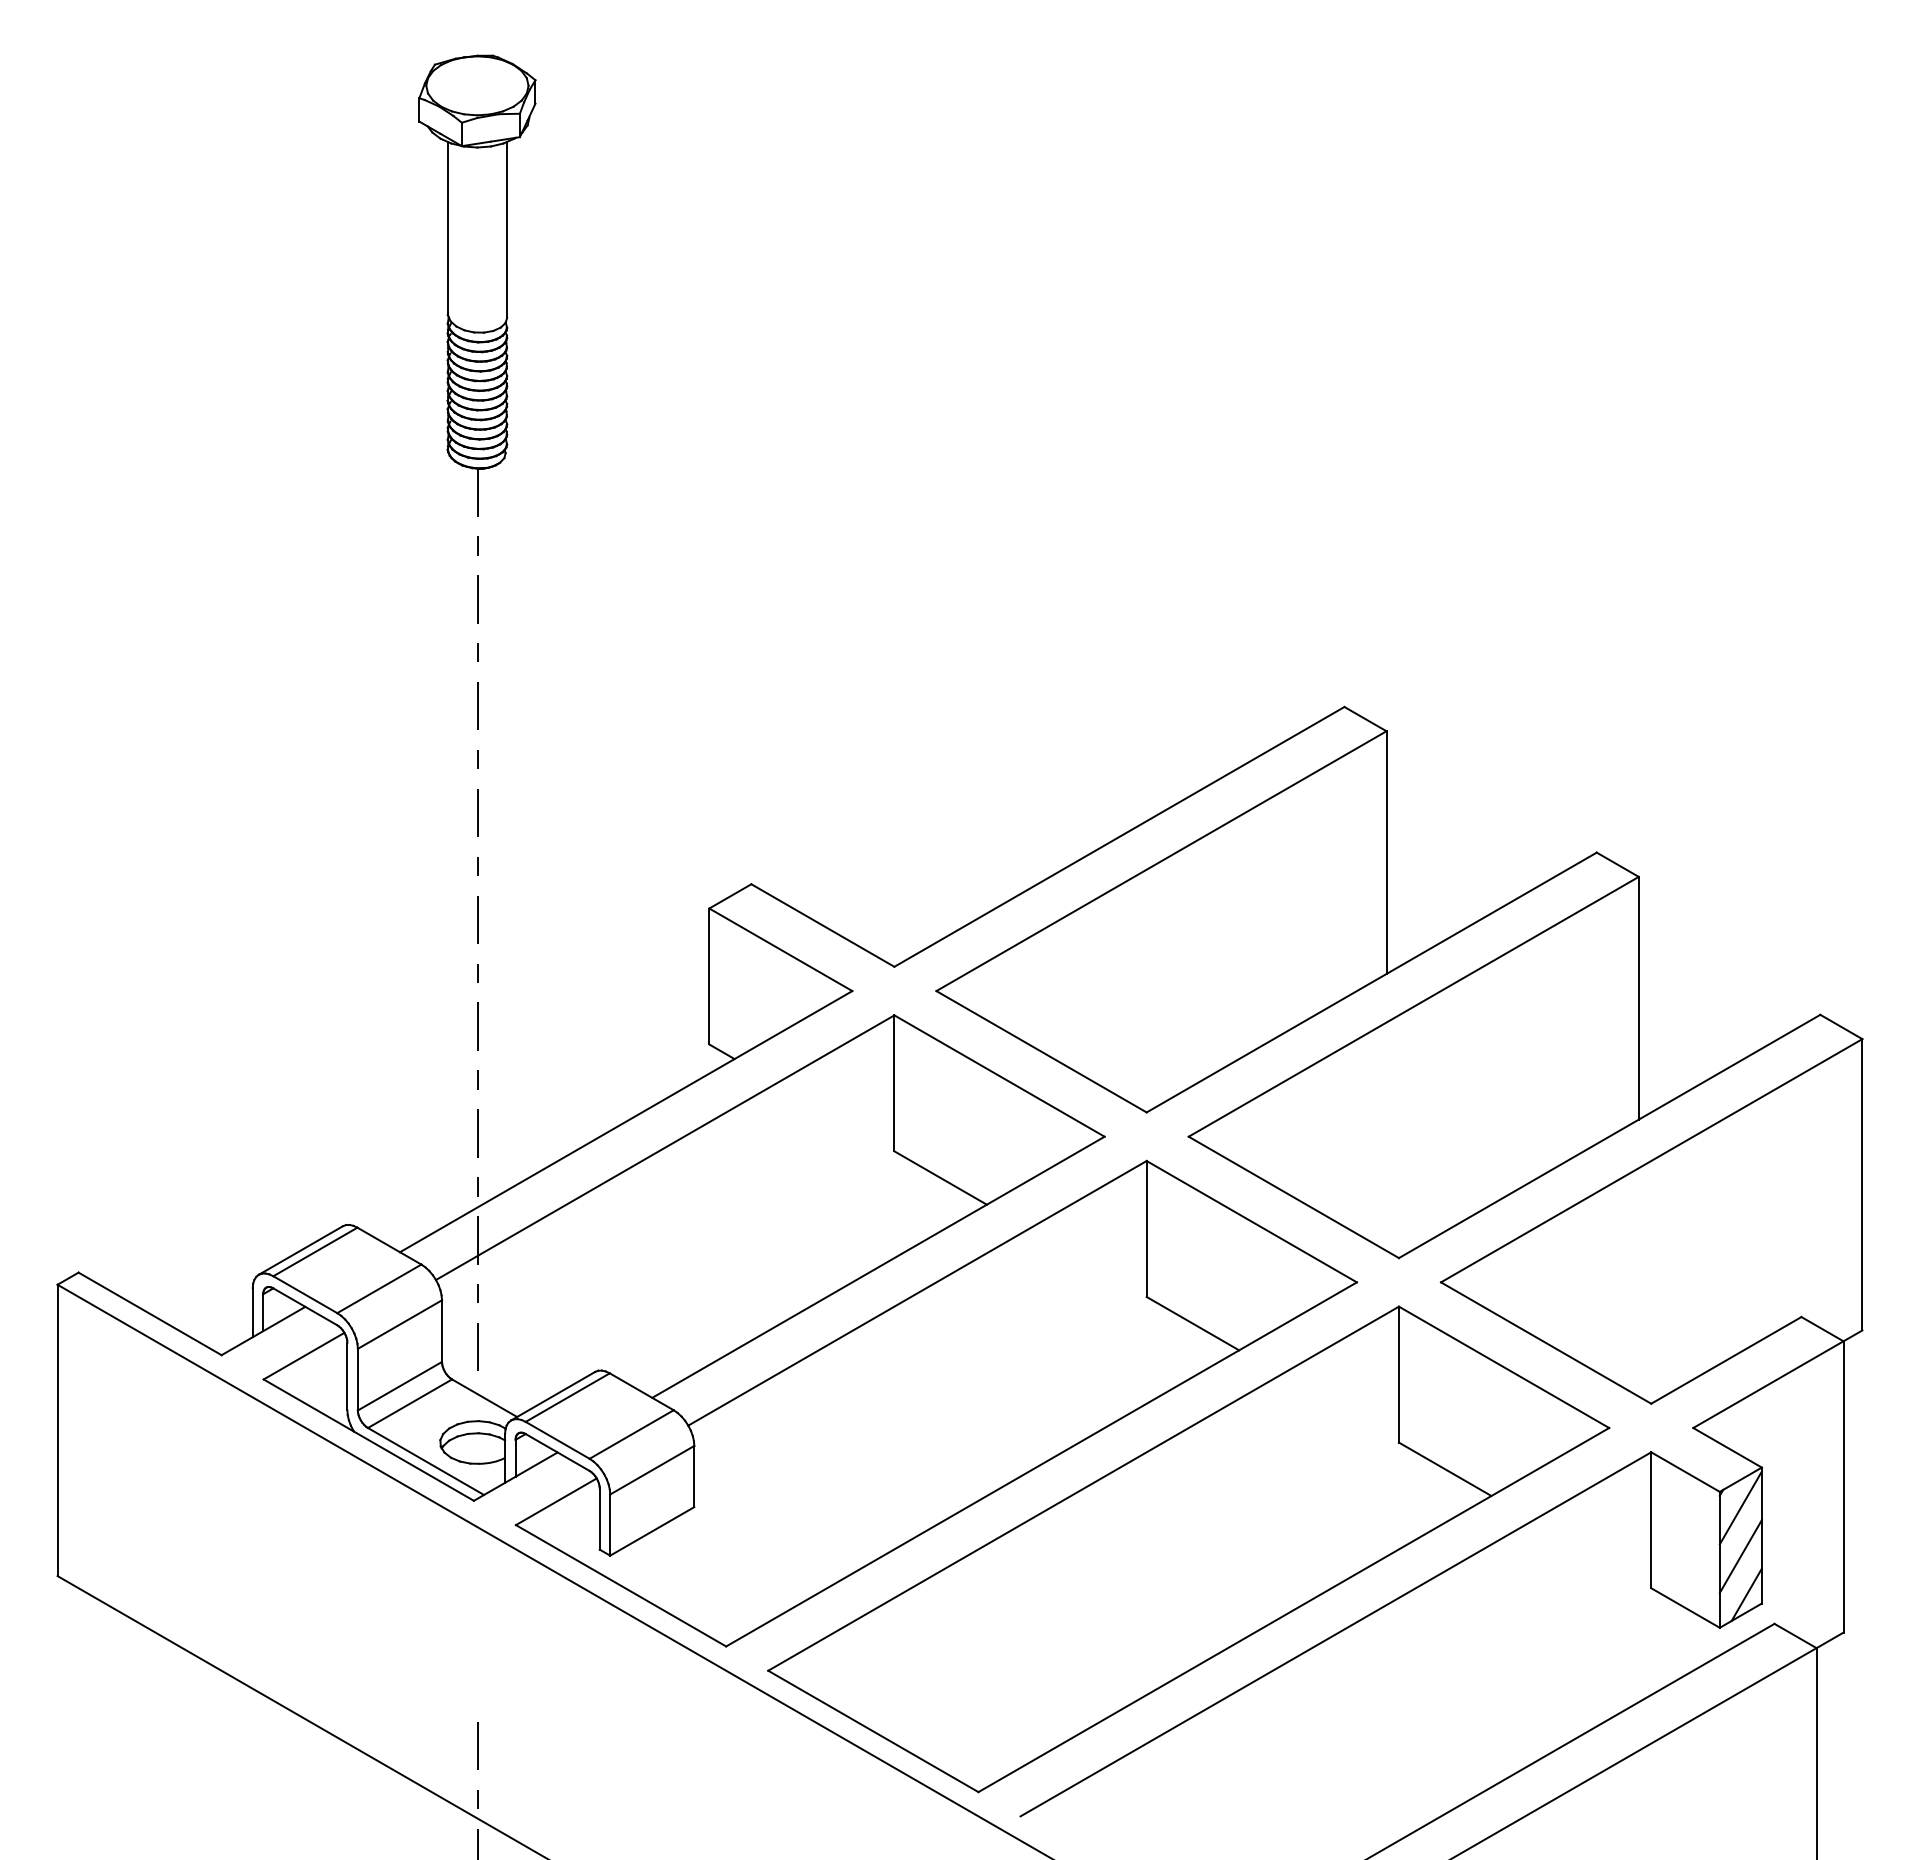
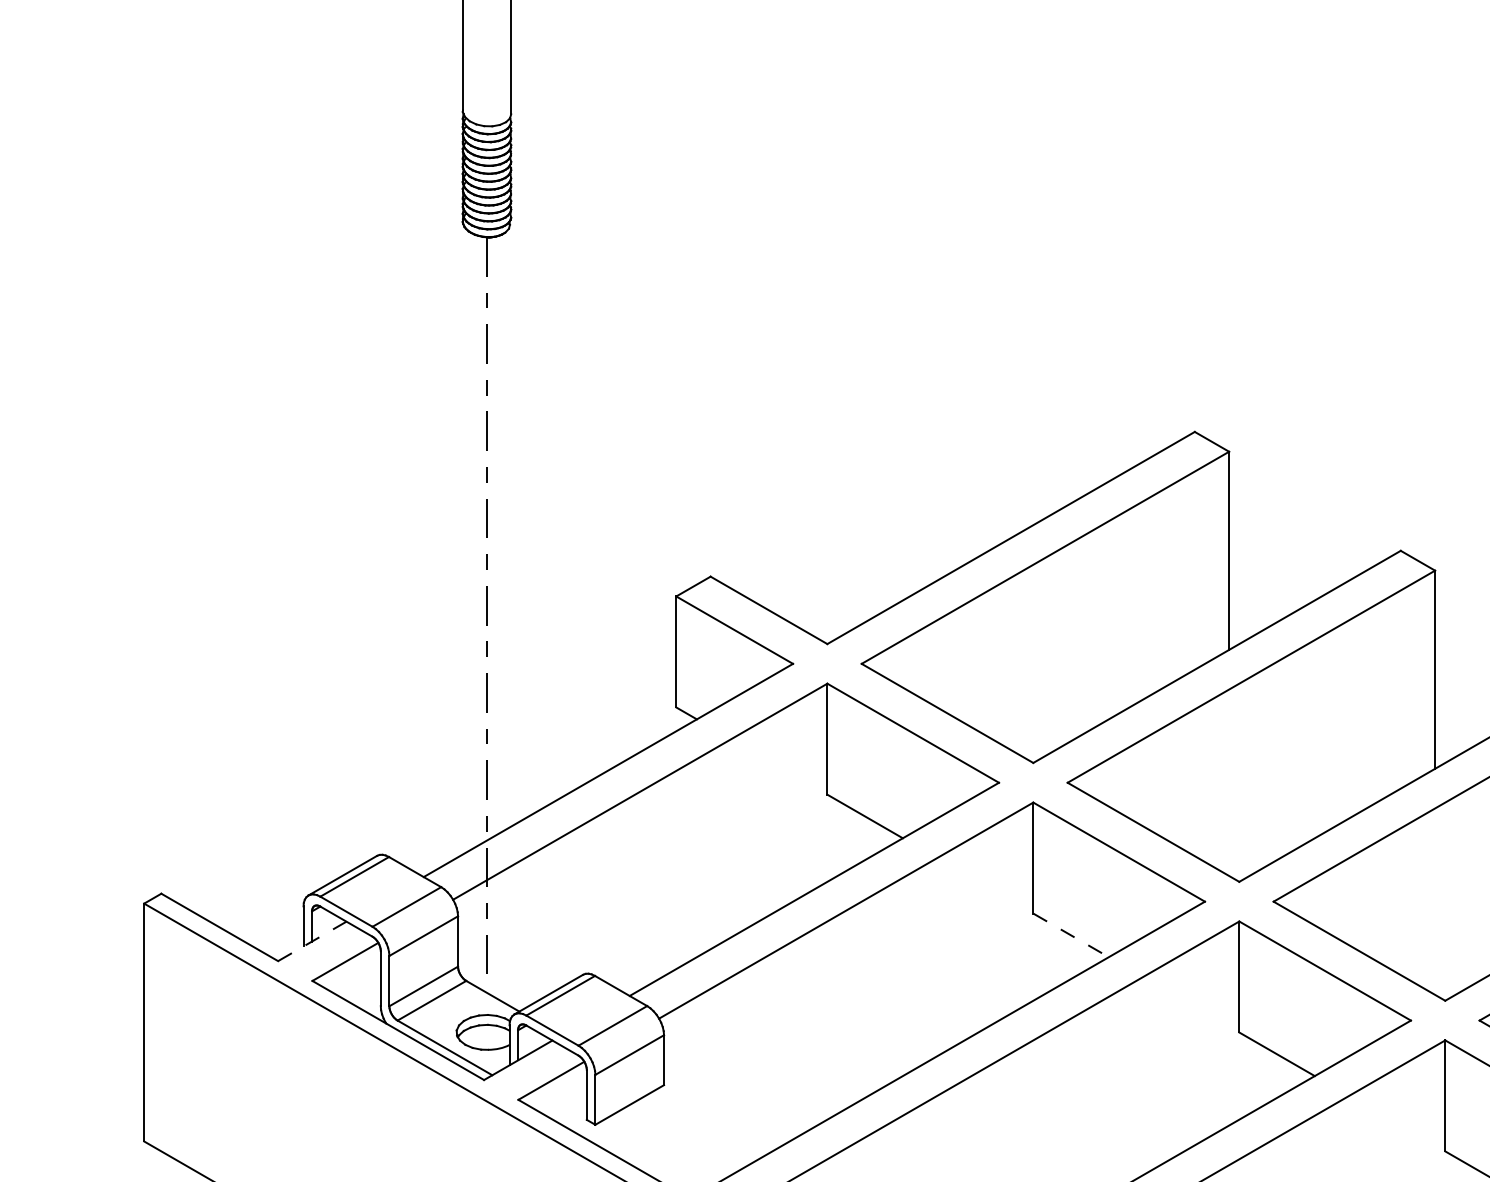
line: (1193, 1323) -> (1071, 935), solid -> dashed
line: (263, 1330) -> (312, 940), solid -> dashed

